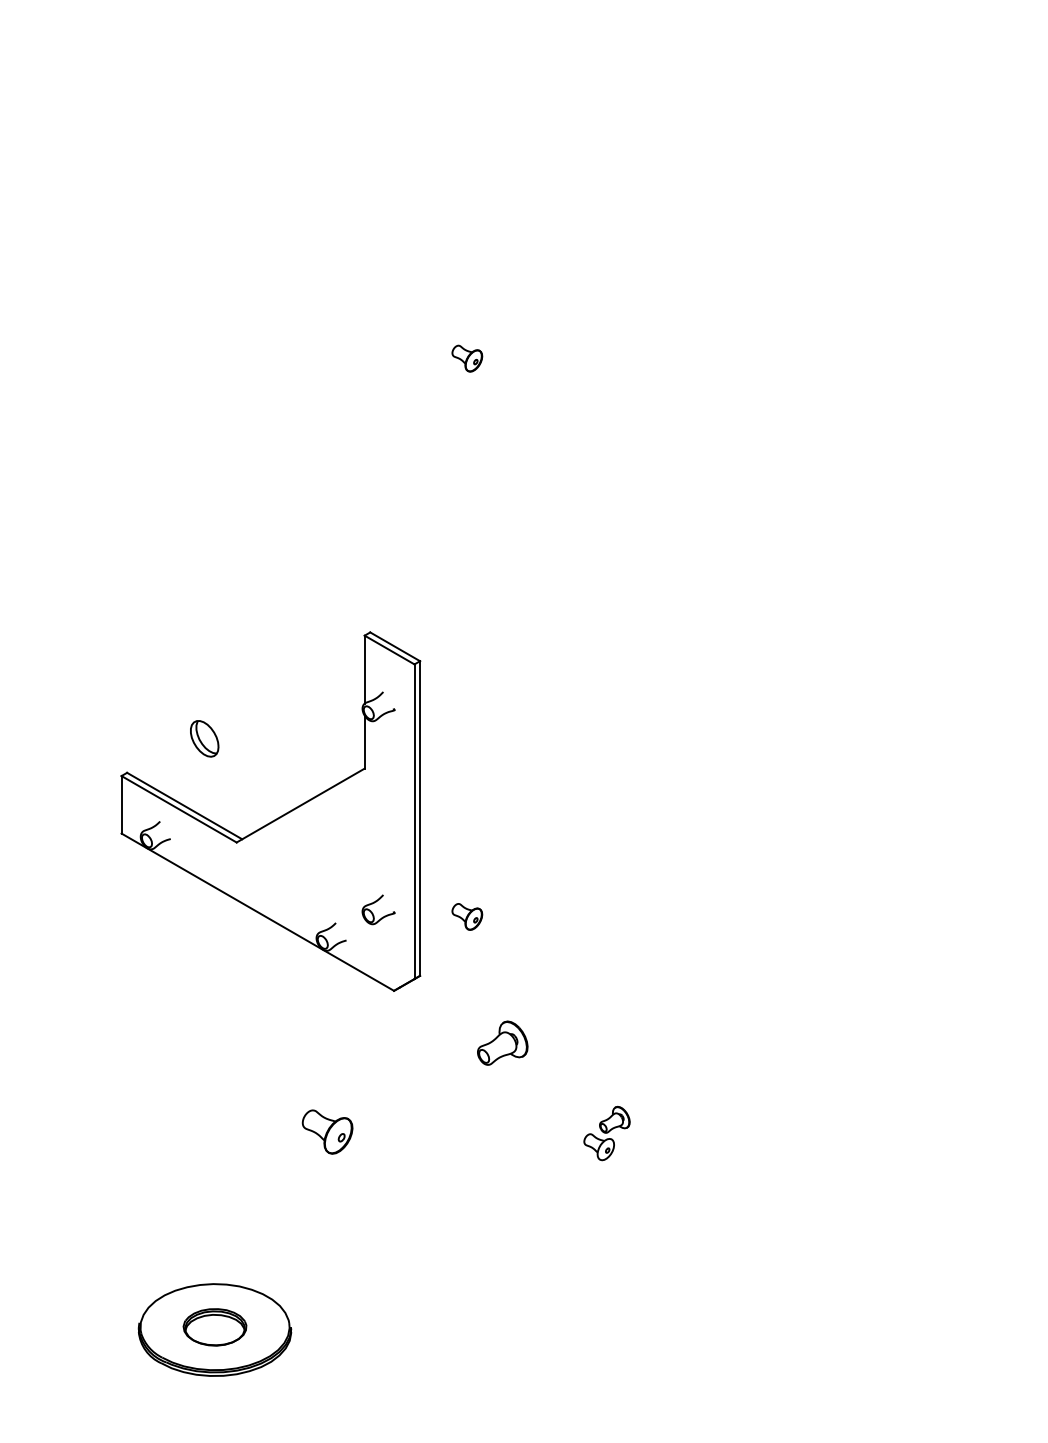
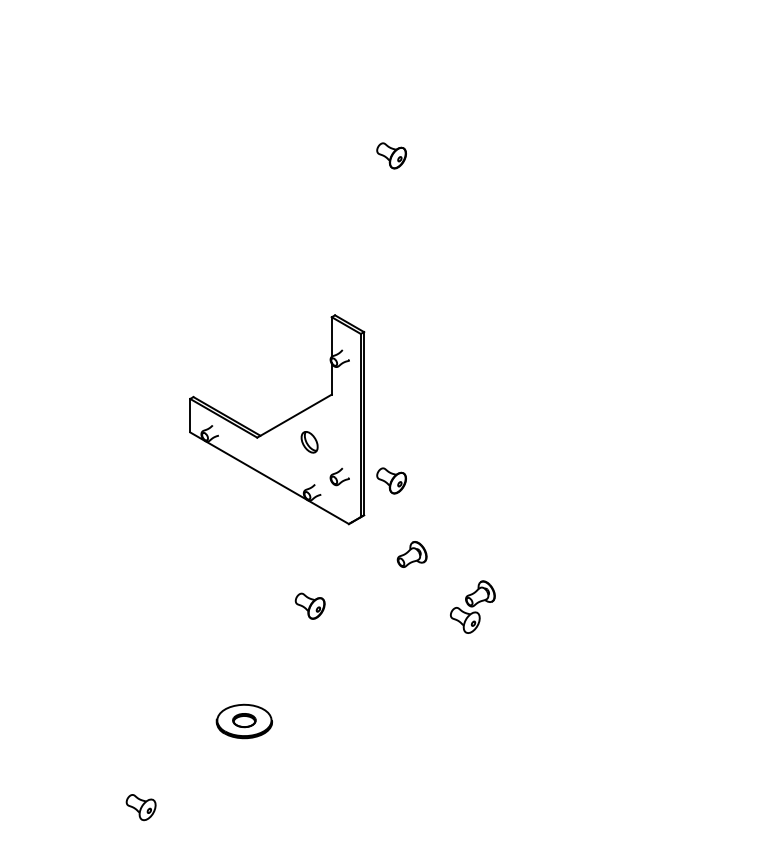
part: (467, 357) -> (391, 155), size x1.67
part: (204, 739) -> (309, 442), moved
part: (467, 916) -> (391, 480), size x1.67
part: (606, 1132) -> (472, 606), size x1.67
part: (212, 1330) -> (243, 721), size x0.62

